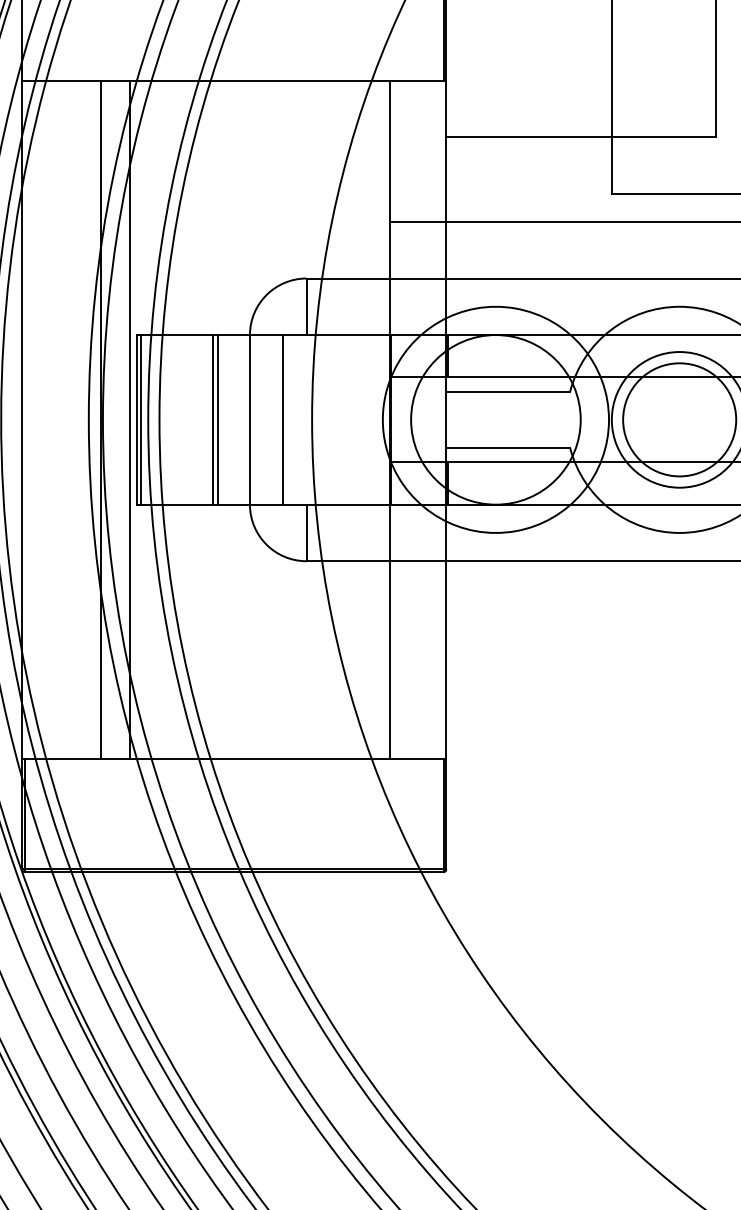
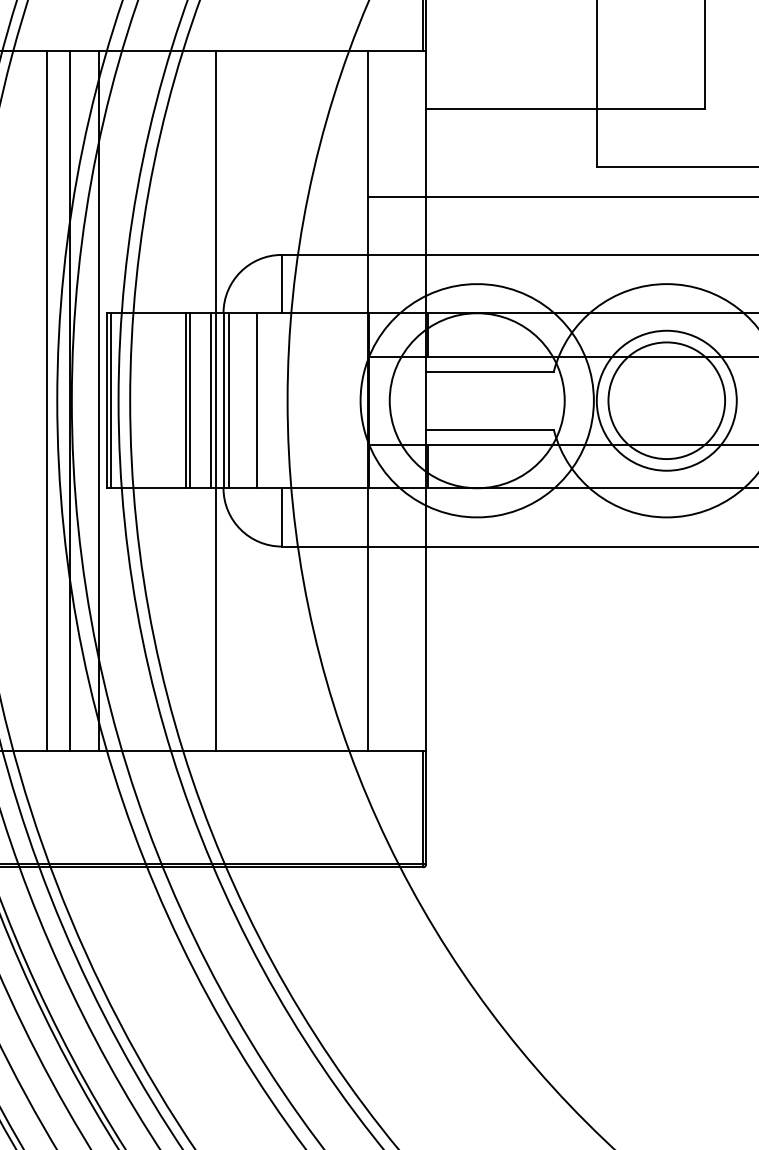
line: (78, 419) -> (46, 400), added
line: (237, 419) -> (210, 400), added
line: (242, 419) -> (215, 400), added
line: (255, 419) -> (229, 400), added

